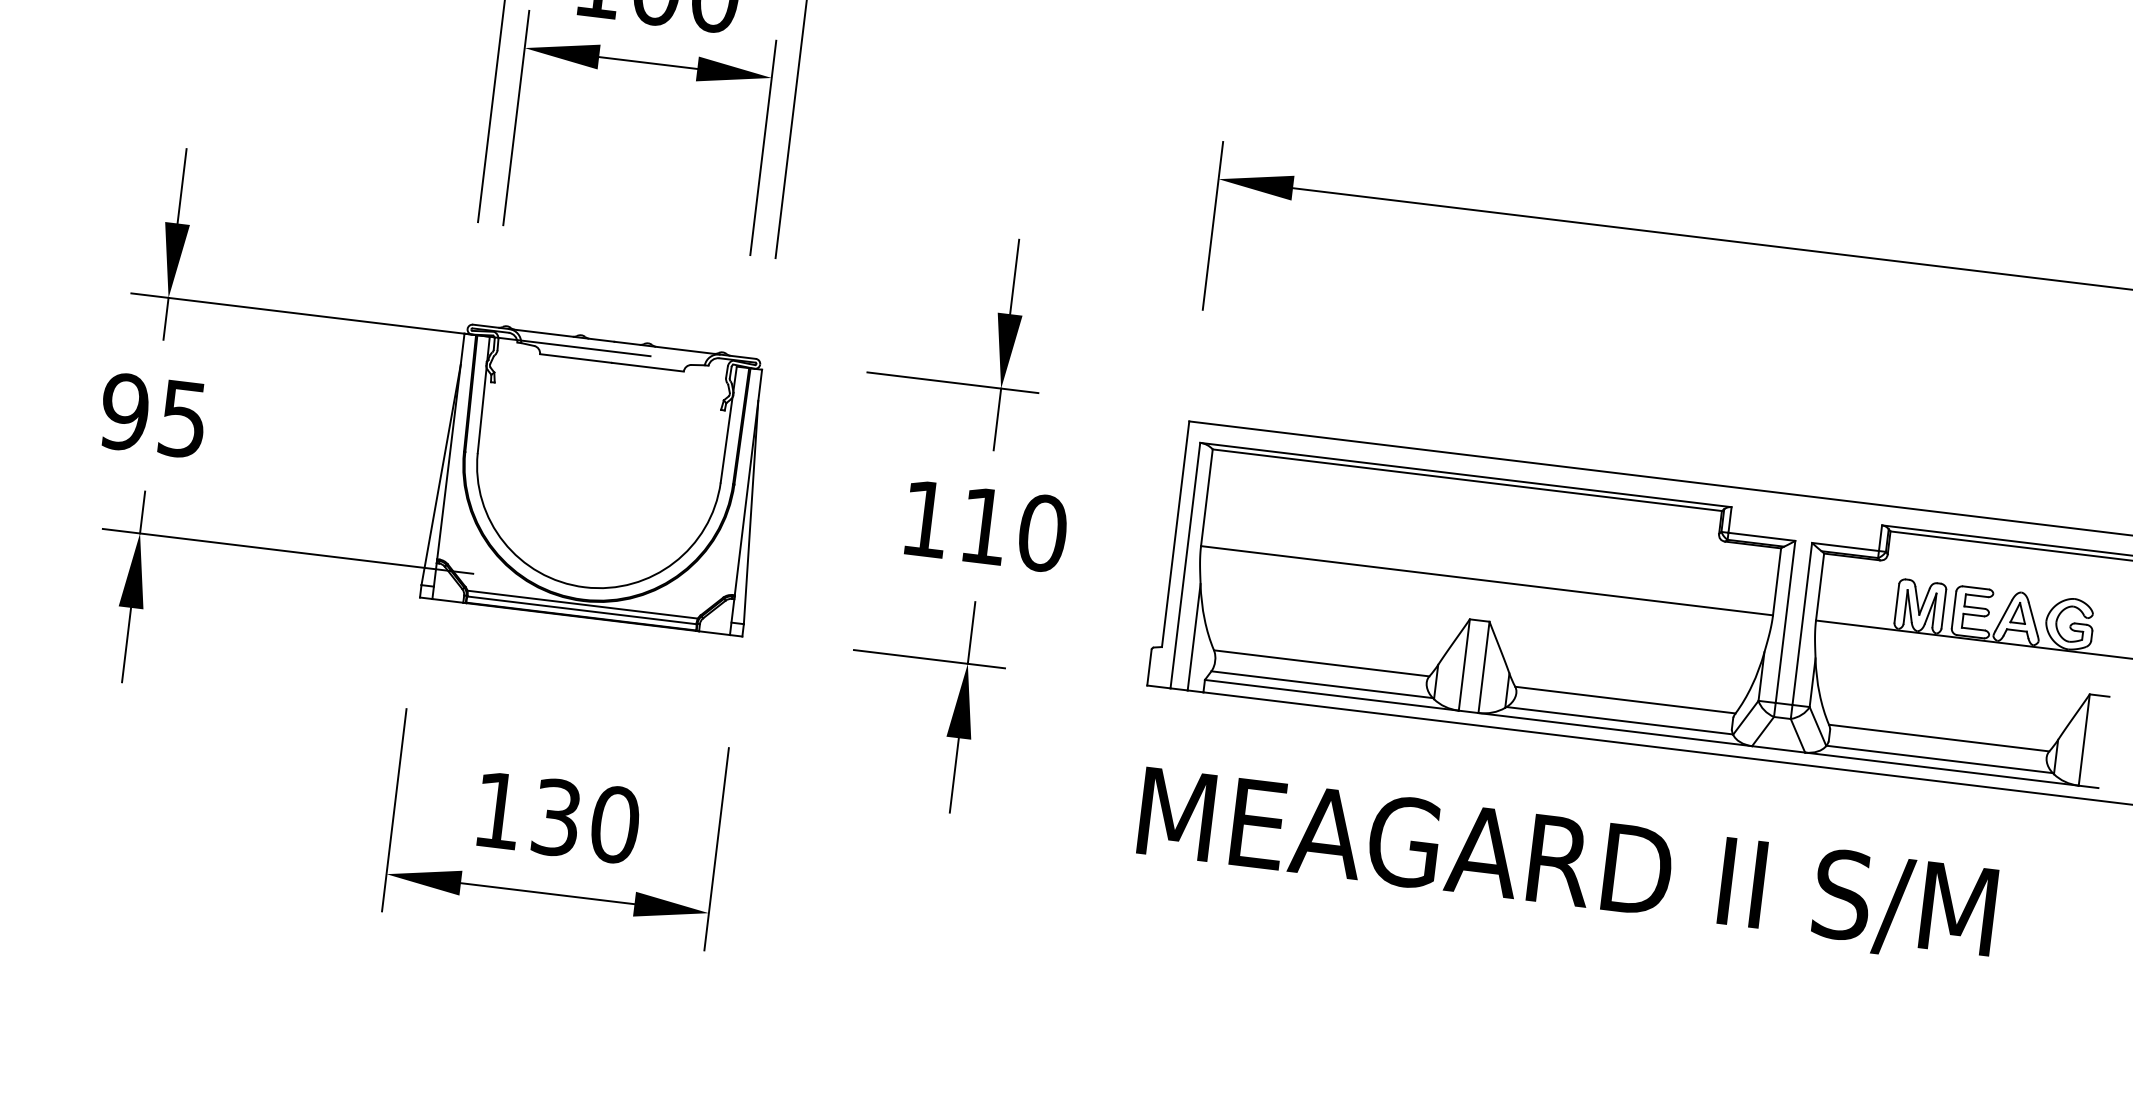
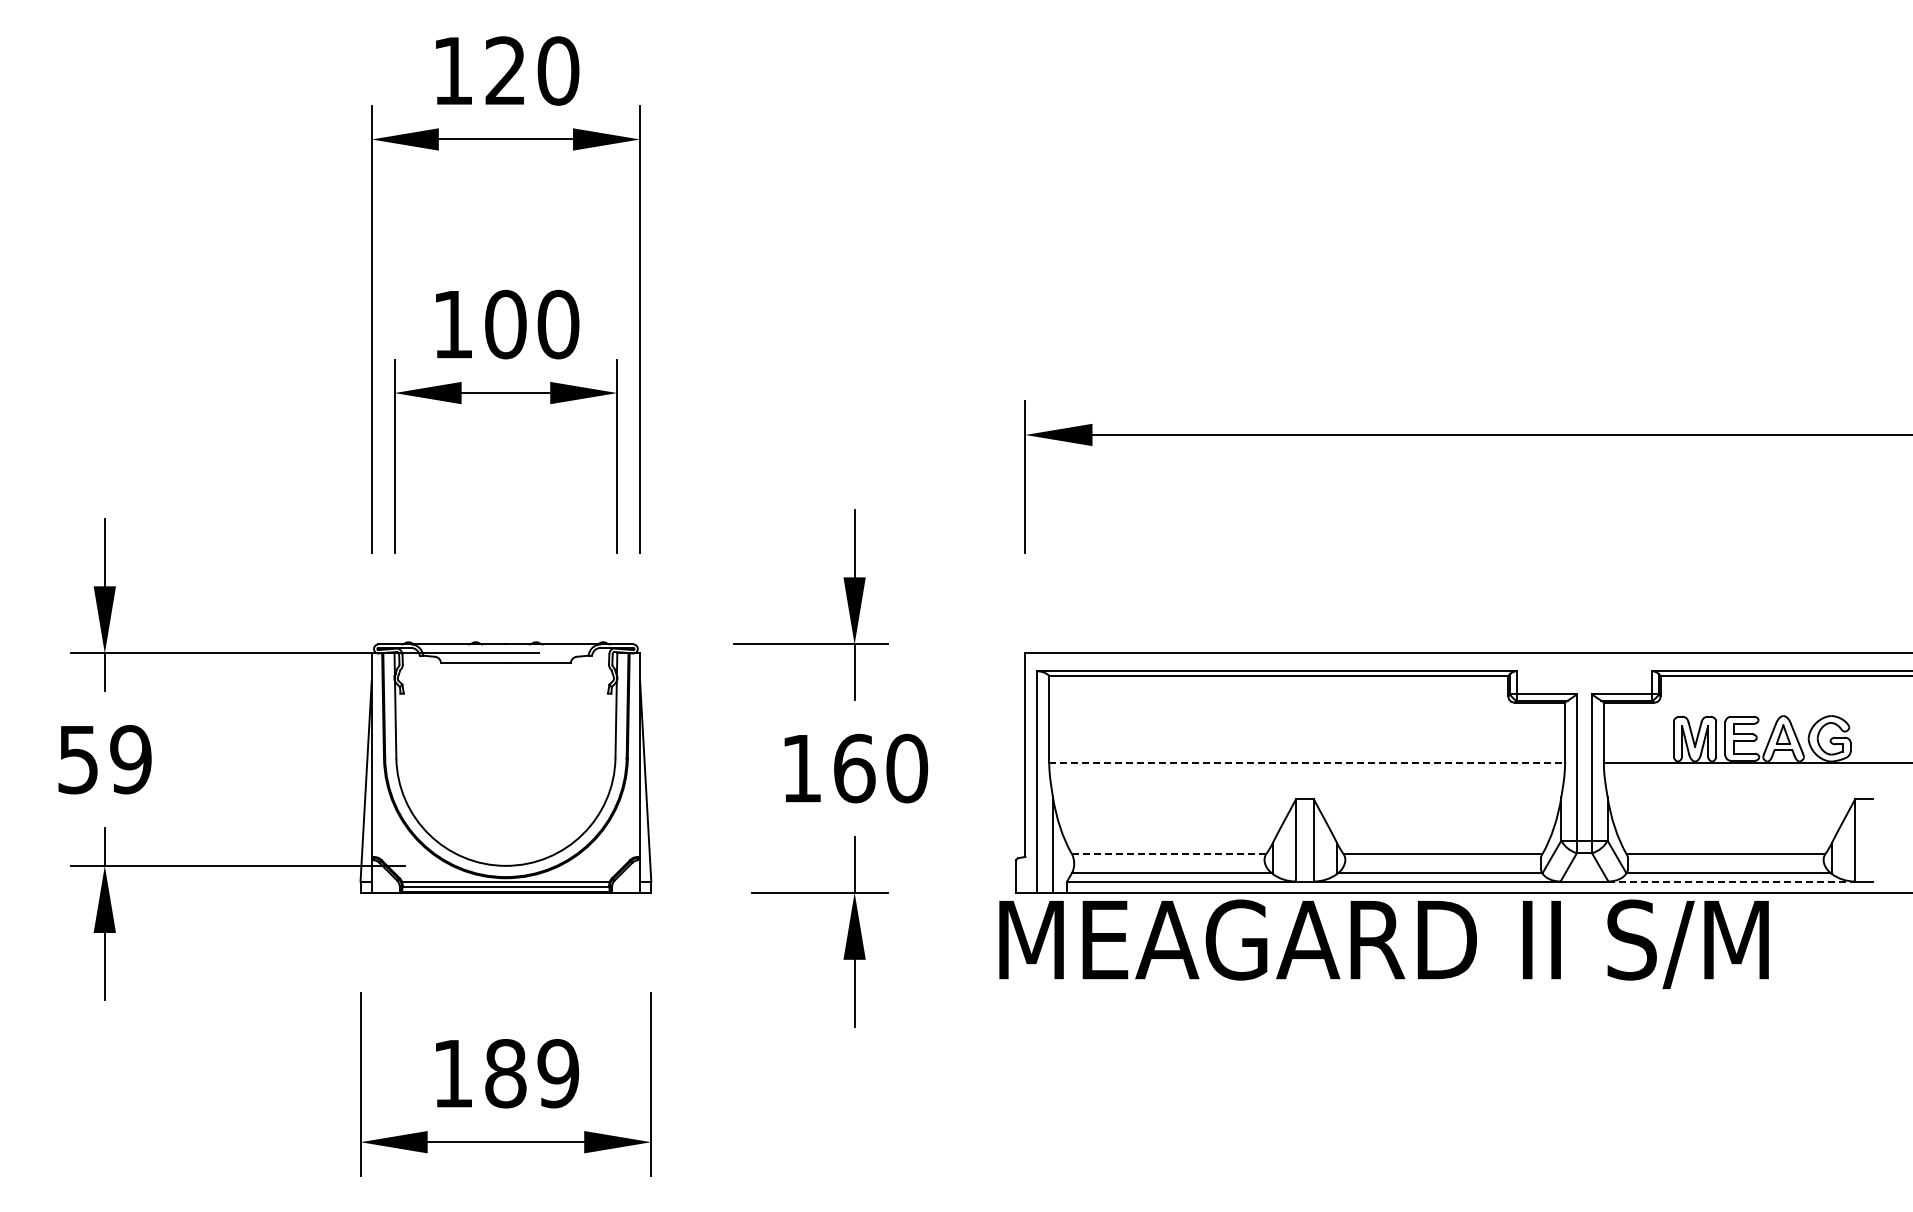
text: (153, 415) -> (104, 759), 95 -> 59
text: (984, 526) -> (854, 768), 110 -> 160
line: (1487, 581) -> (1307, 763), solid -> dashed
line: (1322, 663) -> (1169, 854), solid -> dashed
line: (1942, 769) -> (1732, 881), solid -> dashed
text: (586, 821) -> (532, 1073), 130 -> 189
text: (1566, 866) -> (1383, 944), moved

